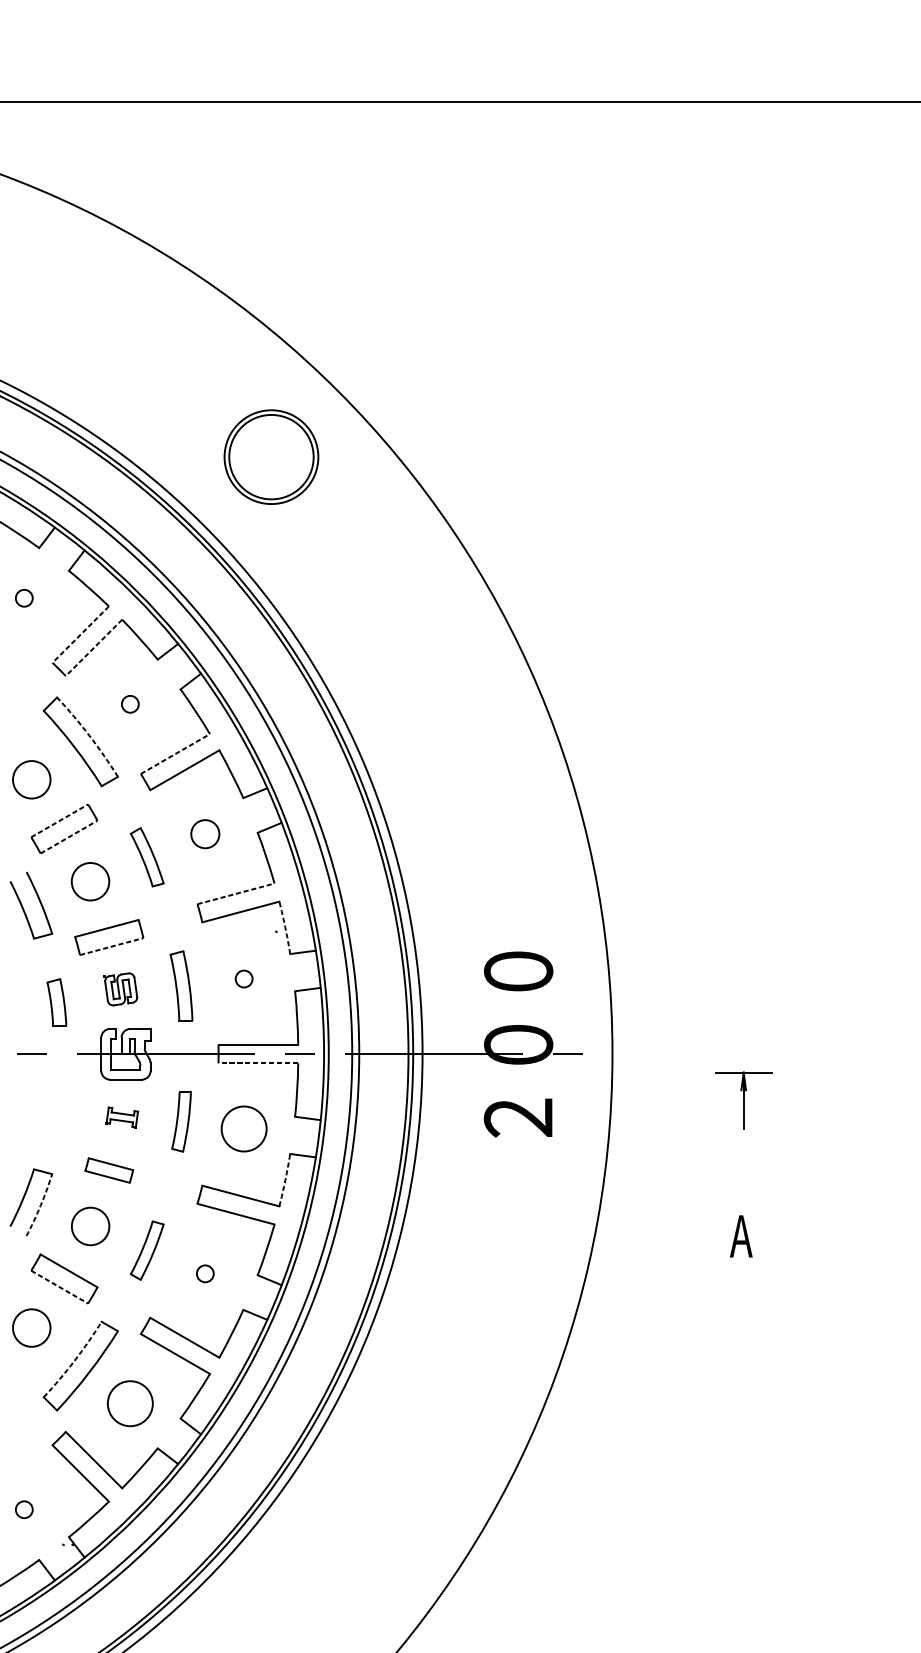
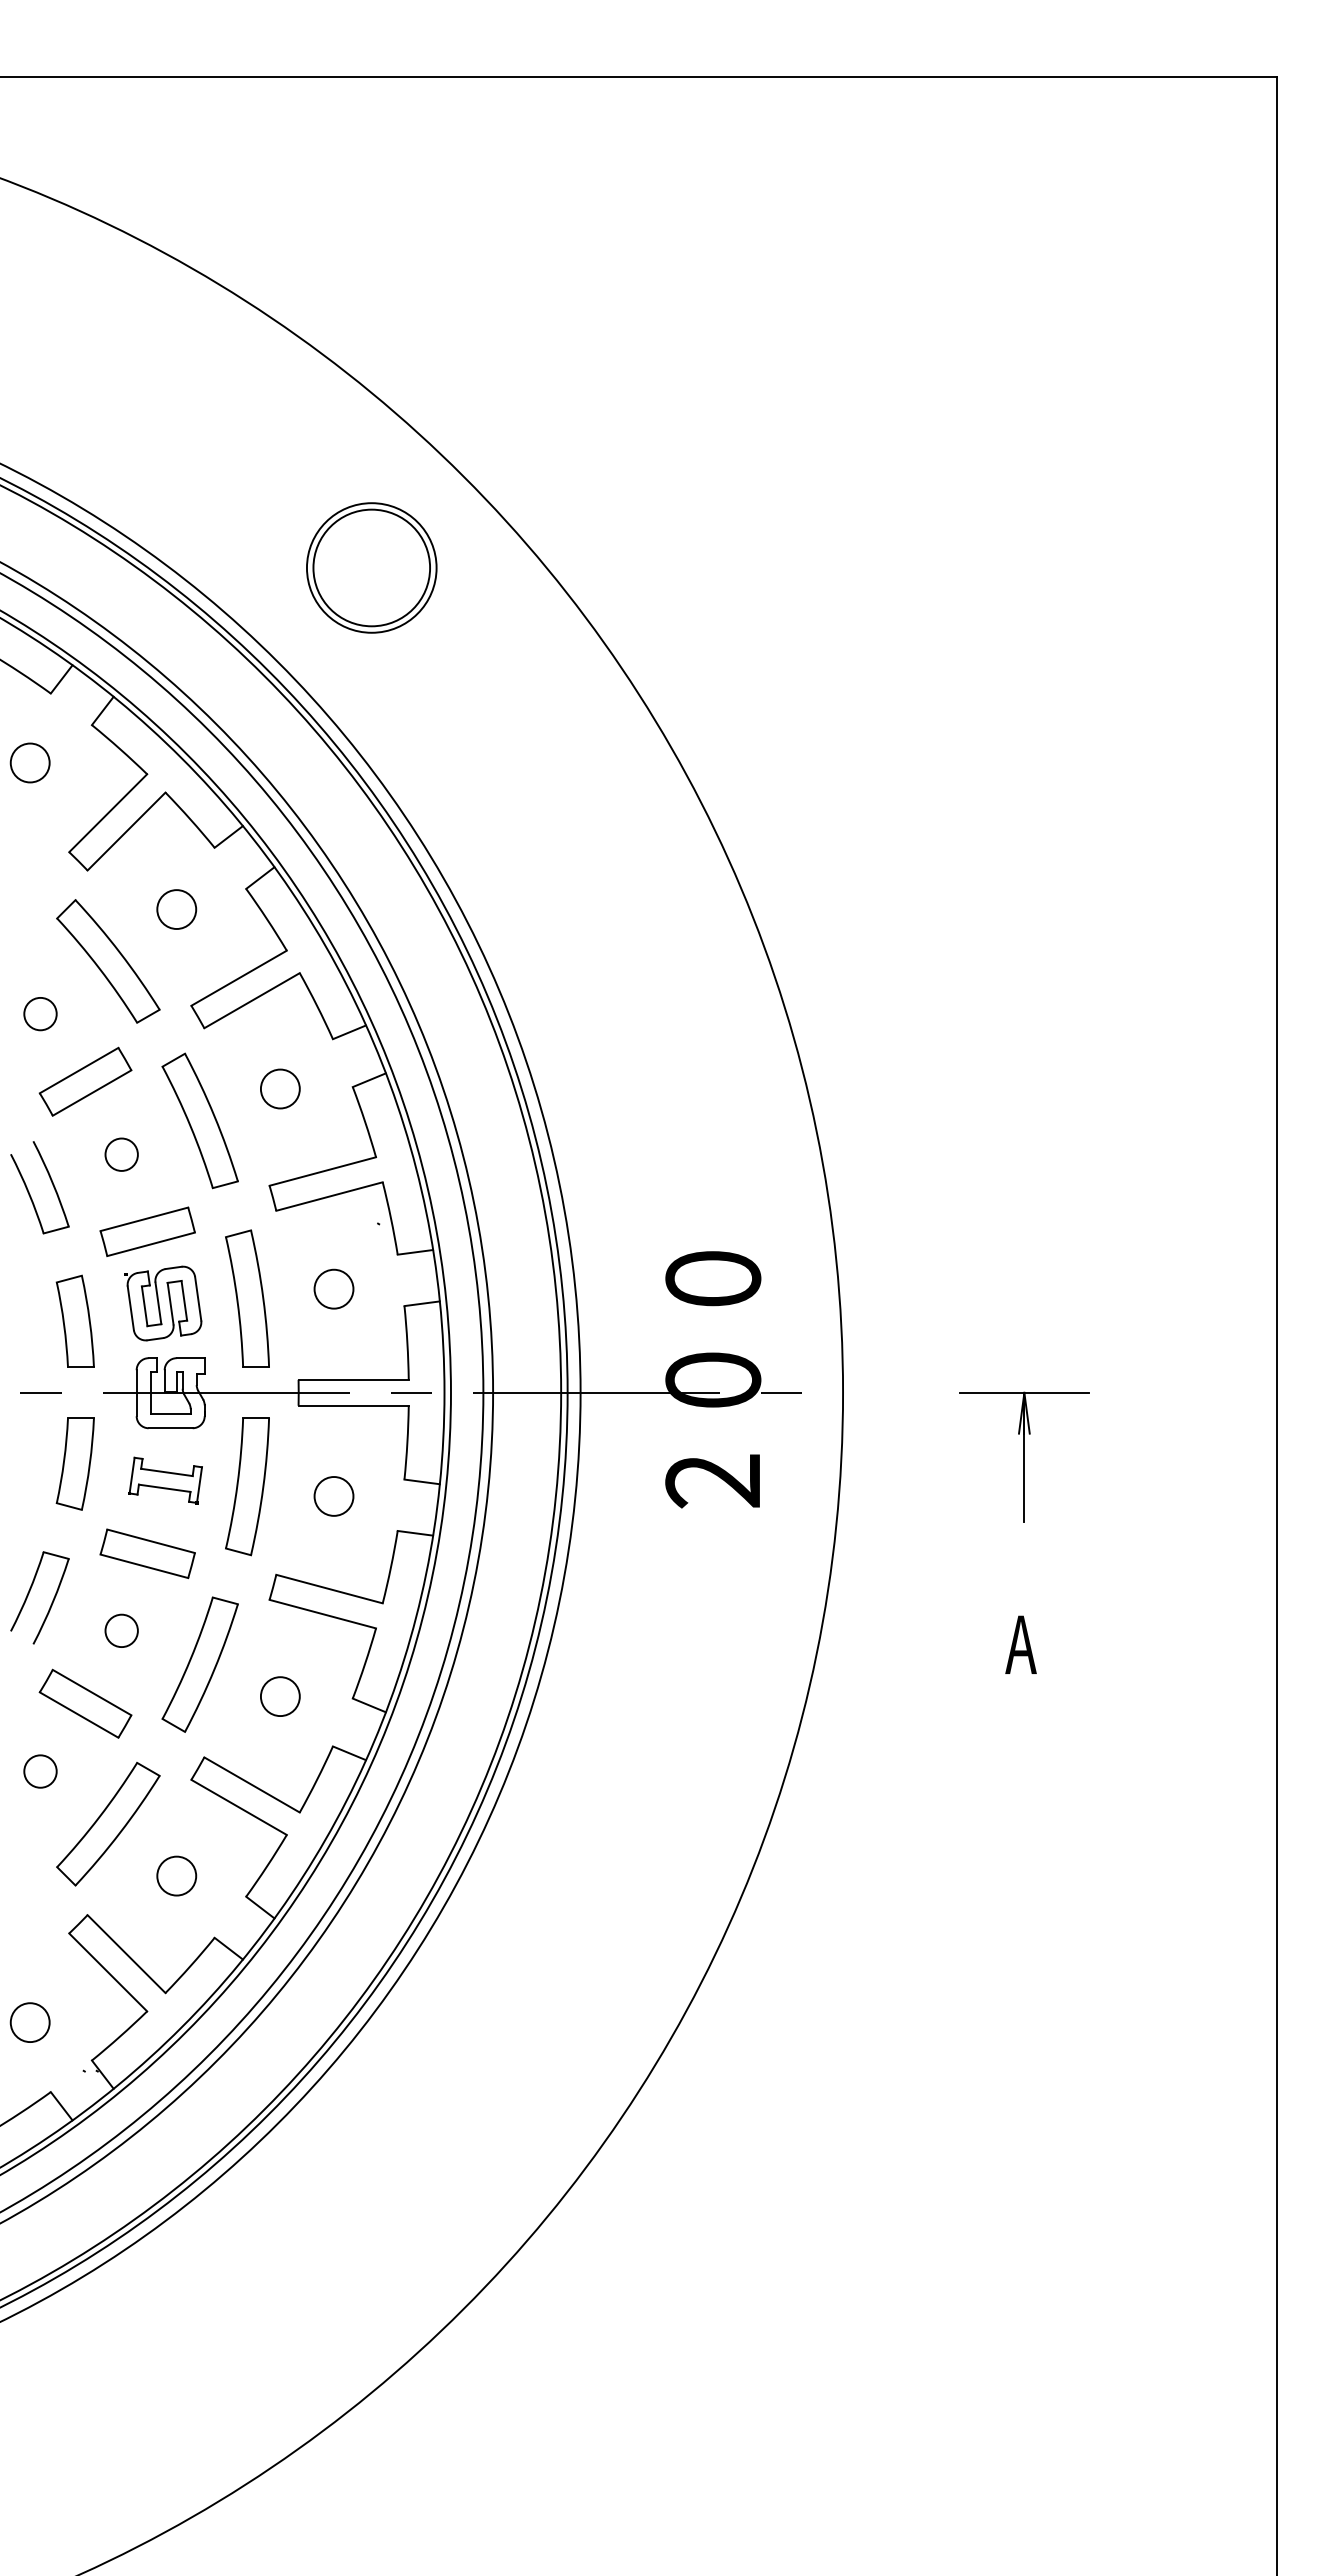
circle: (23, 597) -> (29, 762), size x1.67
line: (80, 634) -> (107, 813), dashed -> solid
line: (93, 647) -> (126, 831), dashed -> solid
circle: (130, 704) -> (176, 909), size x1.67
arc: (89, 735) -> (120, 952), dashed -> solid
line: (175, 753) -> (239, 977), dashed -> solid
circle: (31, 780) -> (40, 1014), size x0.62
line: (59, 820) -> (79, 1070), dashed -> solid
line: (69, 836) -> (92, 1092), dashed -> solid
part: (146, 856) -> (199, 1120), size x1.67
circle: (90, 881) -> (121, 1154), size x0.62
line: (236, 893) -> (323, 1171), dashed -> solid
arc: (285, 927) -> (391, 1218), dashed -> solid
line: (112, 946) -> (151, 1244), dashed -> solid
circle: (243, 978) -> (333, 1288), size x1.67
part: (181, 985) -> (247, 1298), size x1.43
part: (120, 989) -> (163, 1303), size x1.67
part: (56, 1001) -> (74, 1320), size x1.43
line: (258, 1063) -> (353, 1405), dashed -> solid
part: (743, 1100) -> (1024, 1456), size x1.67
part: (56, 1105) -> (74, 1463), added
part: (122, 1117) -> (165, 1480), size x1.67
part: (181, 1121) -> (247, 1486), size x1.67
circle: (243, 1129) -> (333, 1496), size x0.62
part: (109, 1170) -> (147, 1553), size x1.43
arc: (285, 1180) -> (391, 1567), dashed -> solid
arc: (40, 1205) -> (52, 1602), dashed -> solid
circle: (90, 1226) -> (121, 1630), size x0.62
part: (146, 1250) -> (199, 1664), size x1.67
circle: (204, 1273) -> (279, 1696), size x1.67
line: (59, 1287) -> (79, 1715), dashed -> solid
circle: (31, 1328) -> (40, 1771), size x0.62
arc: (74, 1360) -> (99, 1816), dashed -> solid
circle: (130, 1403) -> (176, 1875), size x0.62
circle: (23, 1509) -> (29, 2022), size x1.67

